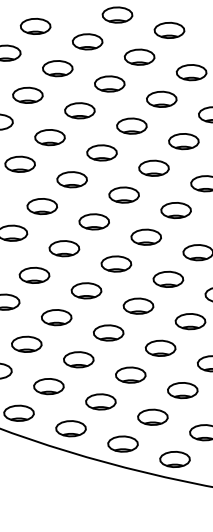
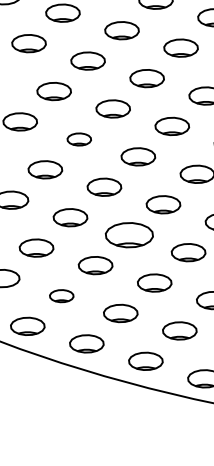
part: (64, 248) -> (79, 139), size x0.7
part: (108, 332) -> (129, 234), size x1.4
part: (48, 386) -> (61, 295), size x0.7

